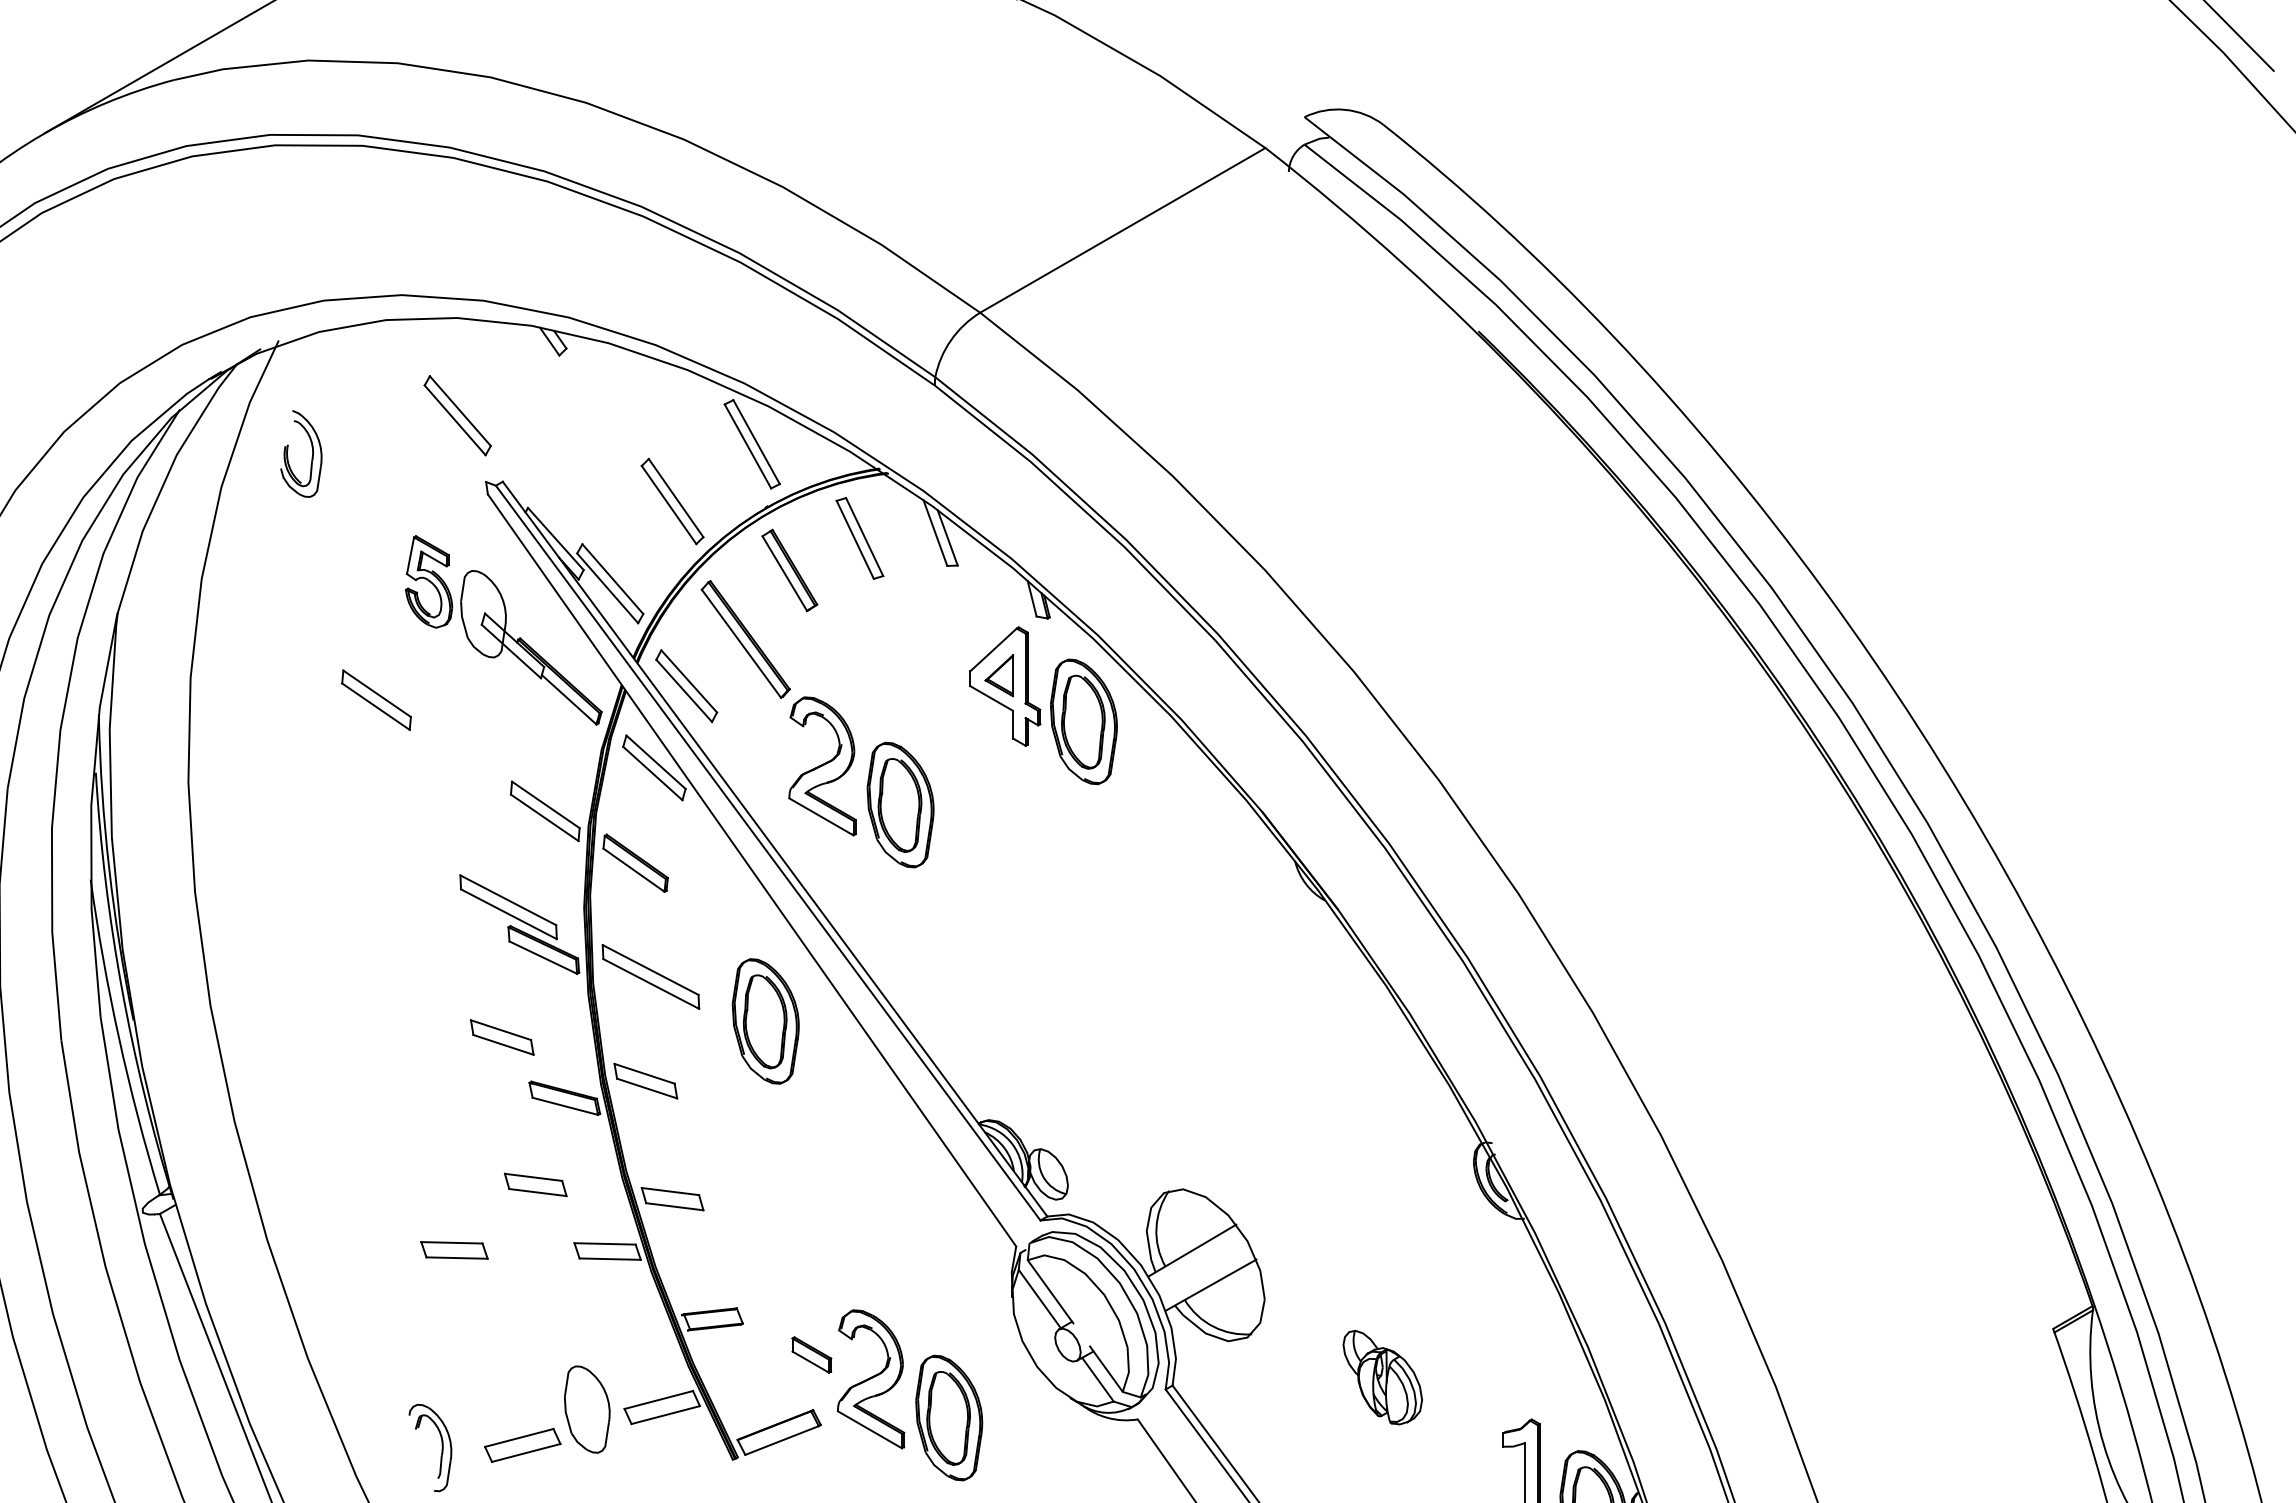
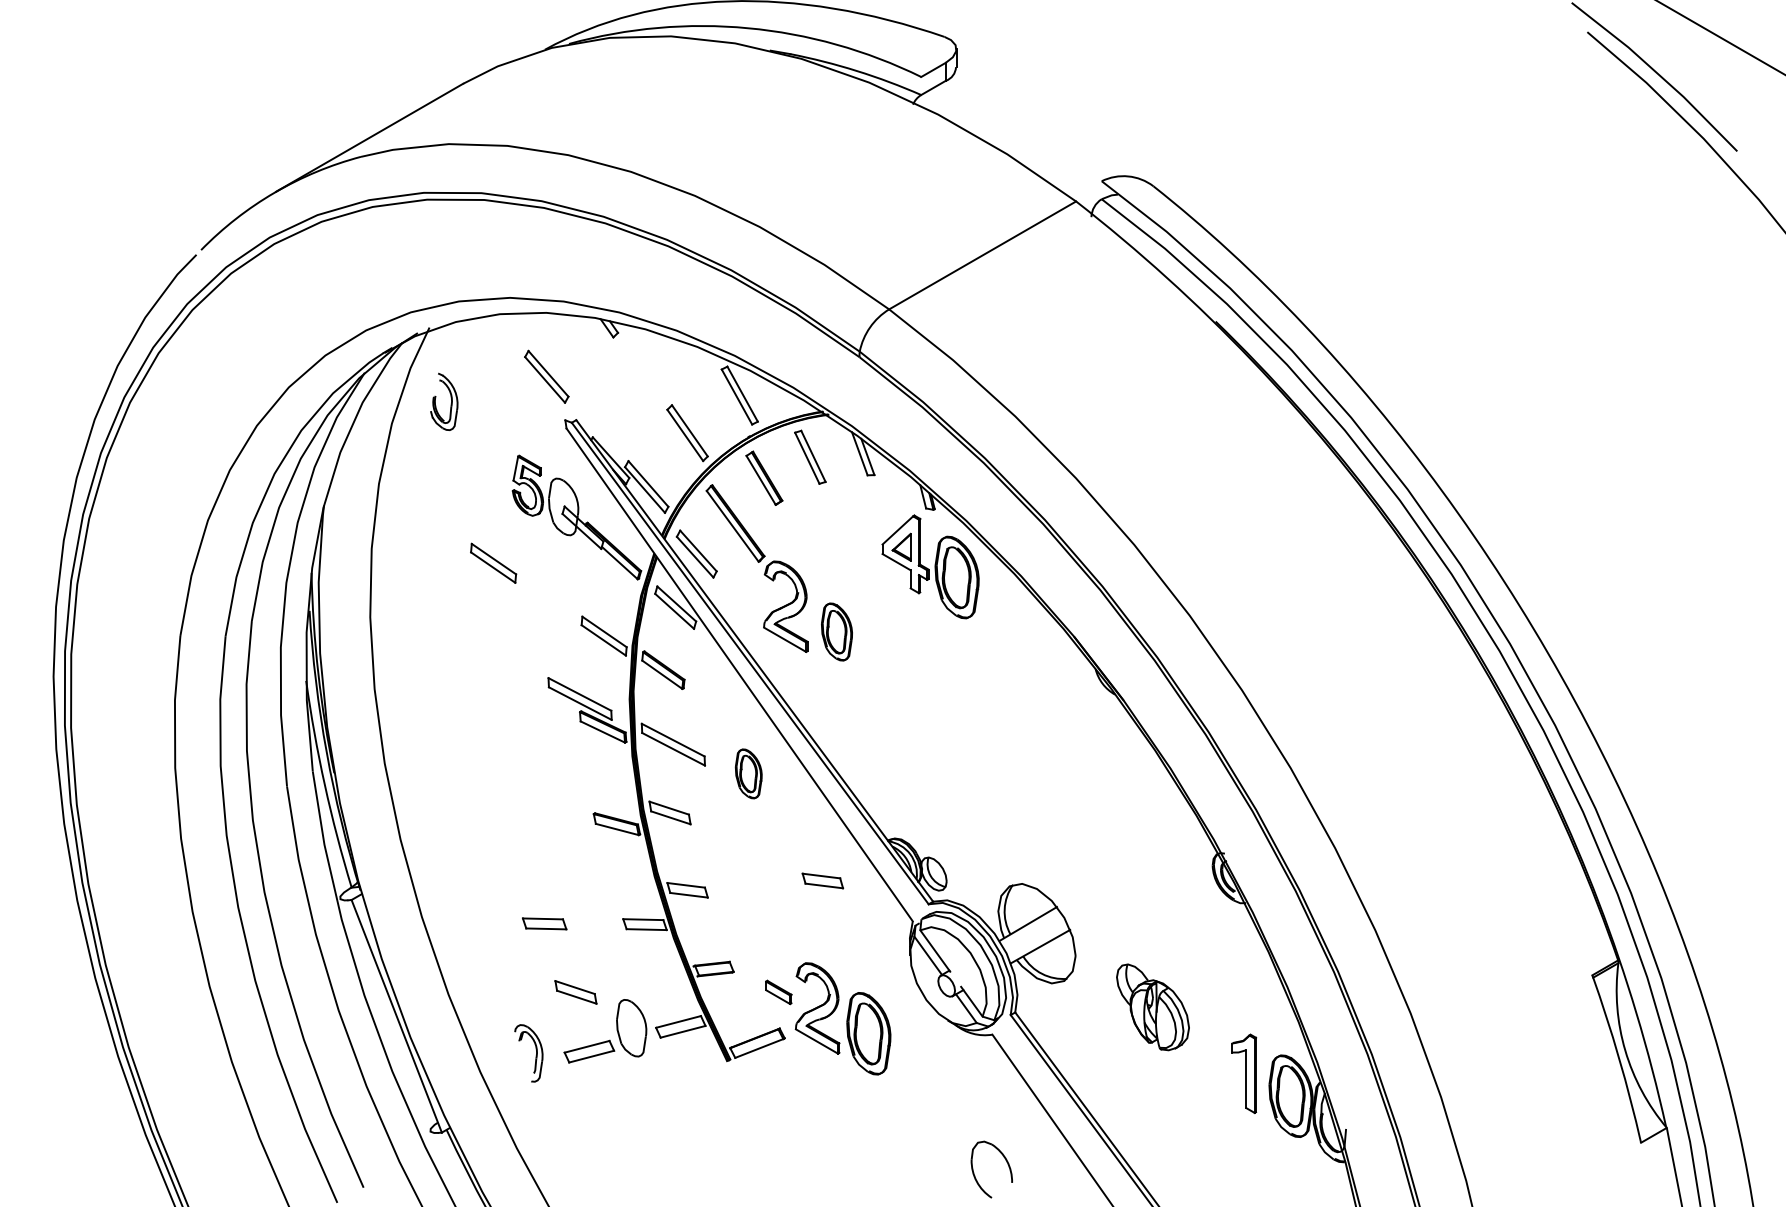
part: (899, 804) -> (836, 631), size x0.7
part: (765, 1020) -> (748, 773), size x0.6
part: (501, 1037) -> (575, 992), moved
part: (535, 1184) -> (822, 880), moved
part: (1382, 1376) -> (1152, 1006), size x1.4

